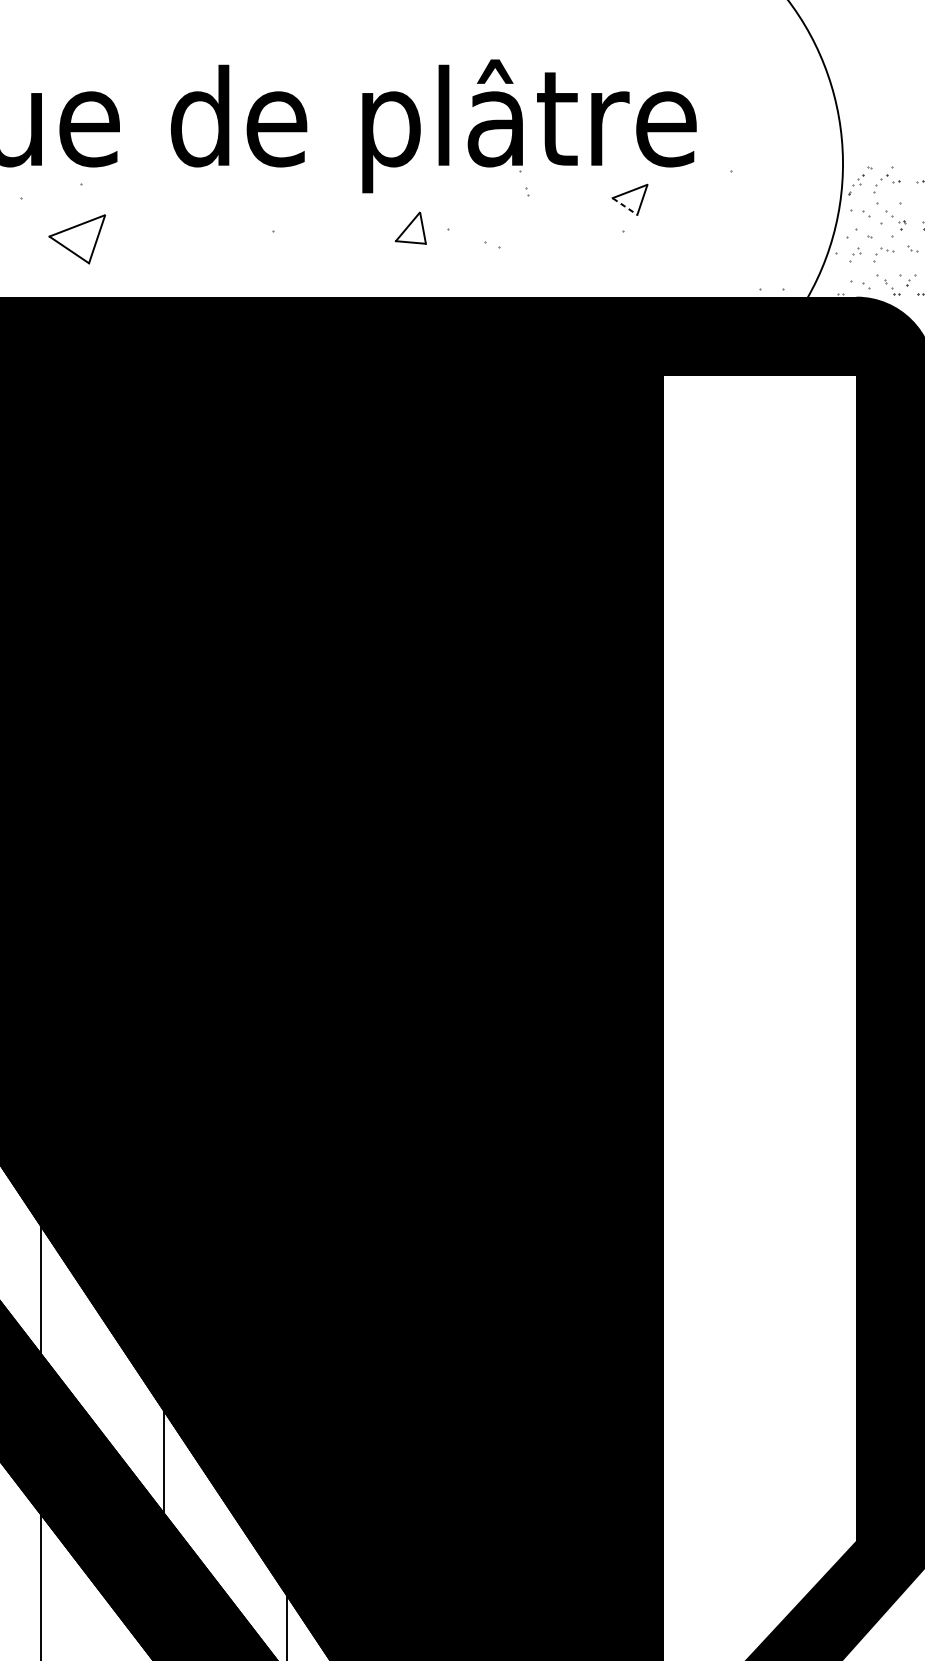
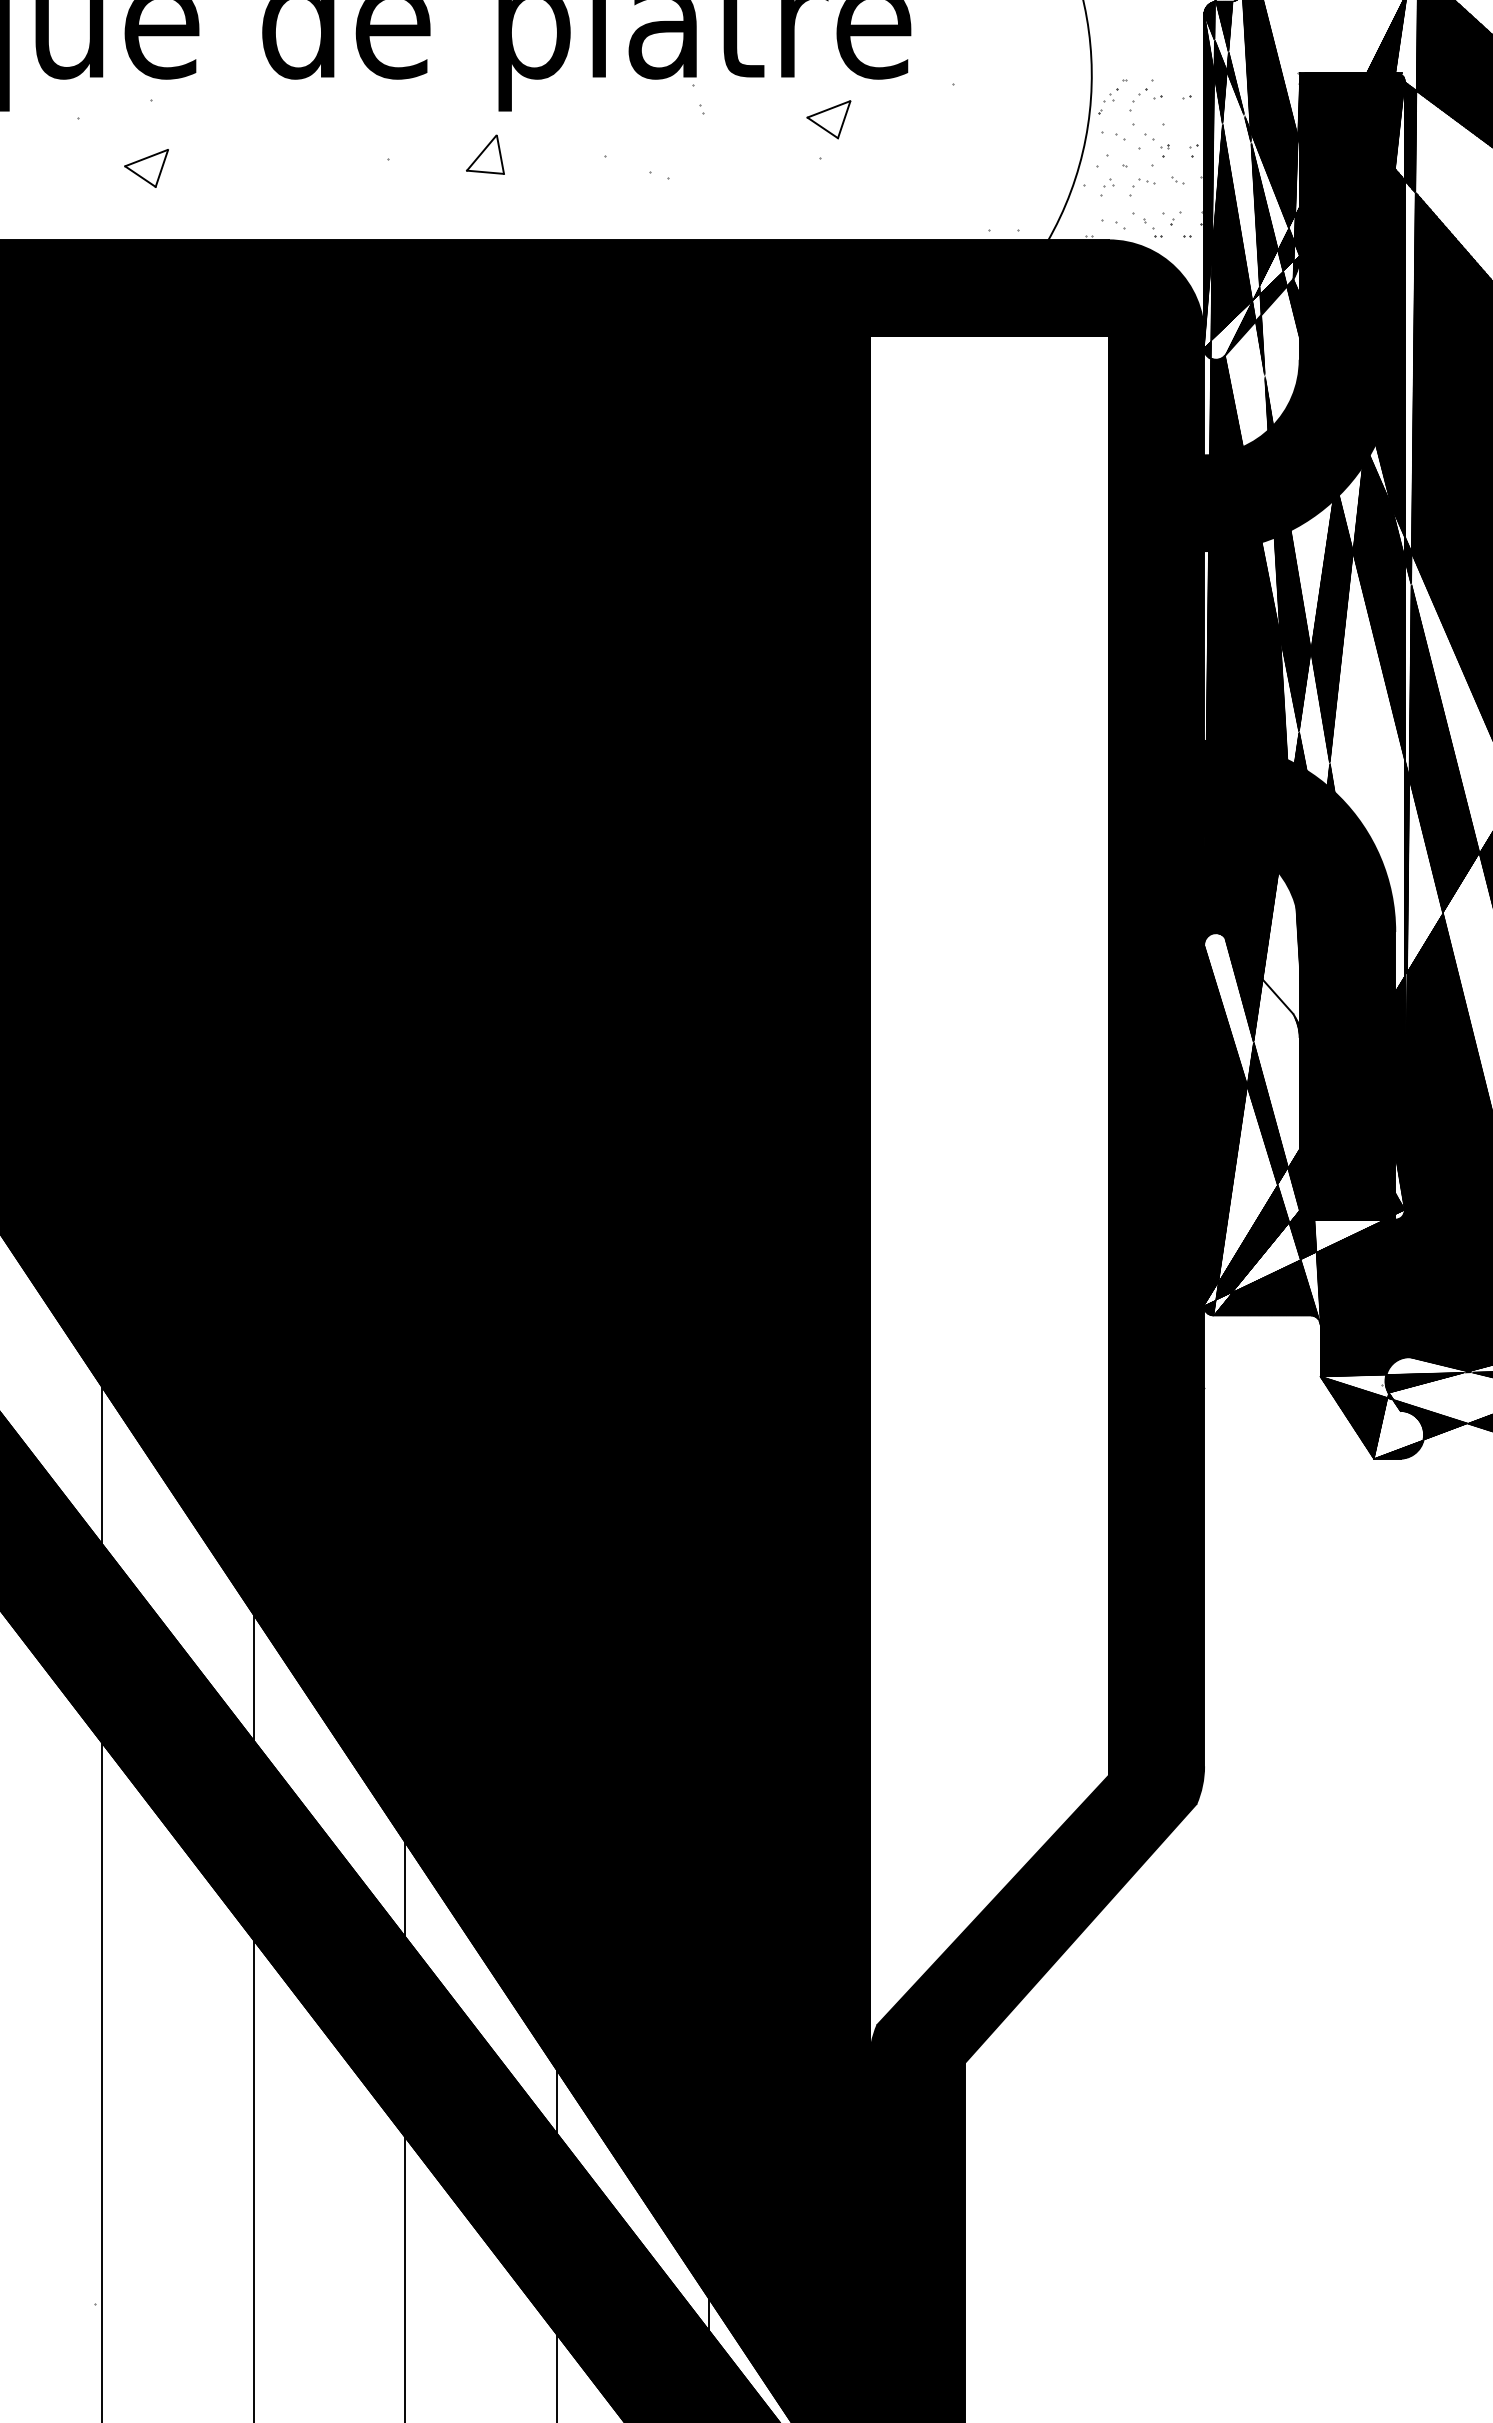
line: (625, 207) -> (823, 128), dashed -> solid
part: (410, 228) -> (485, 154), moved
part: (77, 239) -> (146, 168), size x0.62

